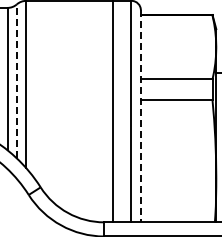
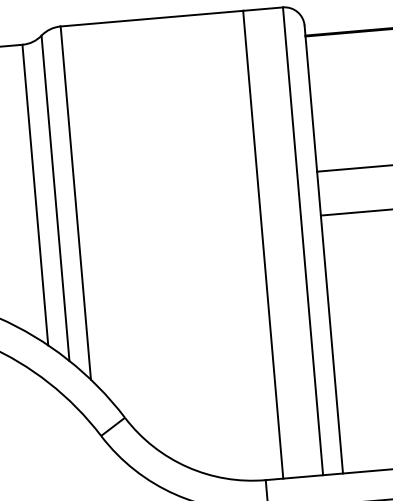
line: (16, 81) -> (54, 198), dashed -> solid
line: (140, 116) -> (322, 250), dashed -> solid

